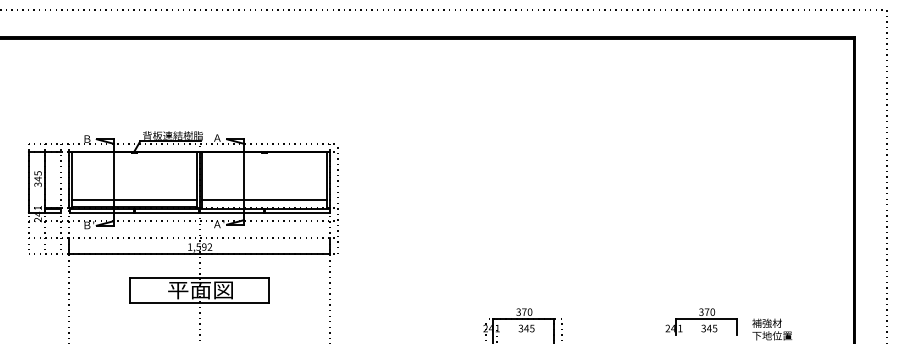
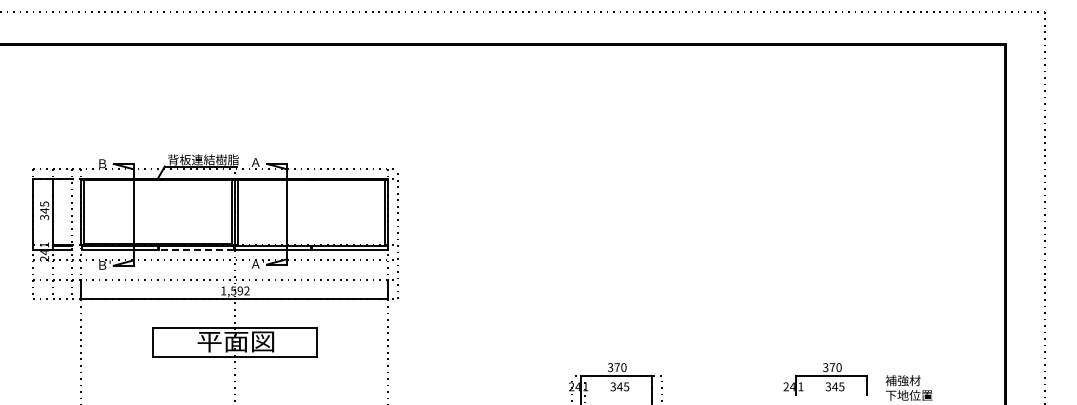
line: (133, 200) -> (157, 235), removed
line: (264, 200) -> (311, 235), removed
line: (167, 212) -> (196, 250), solid -> dashed

